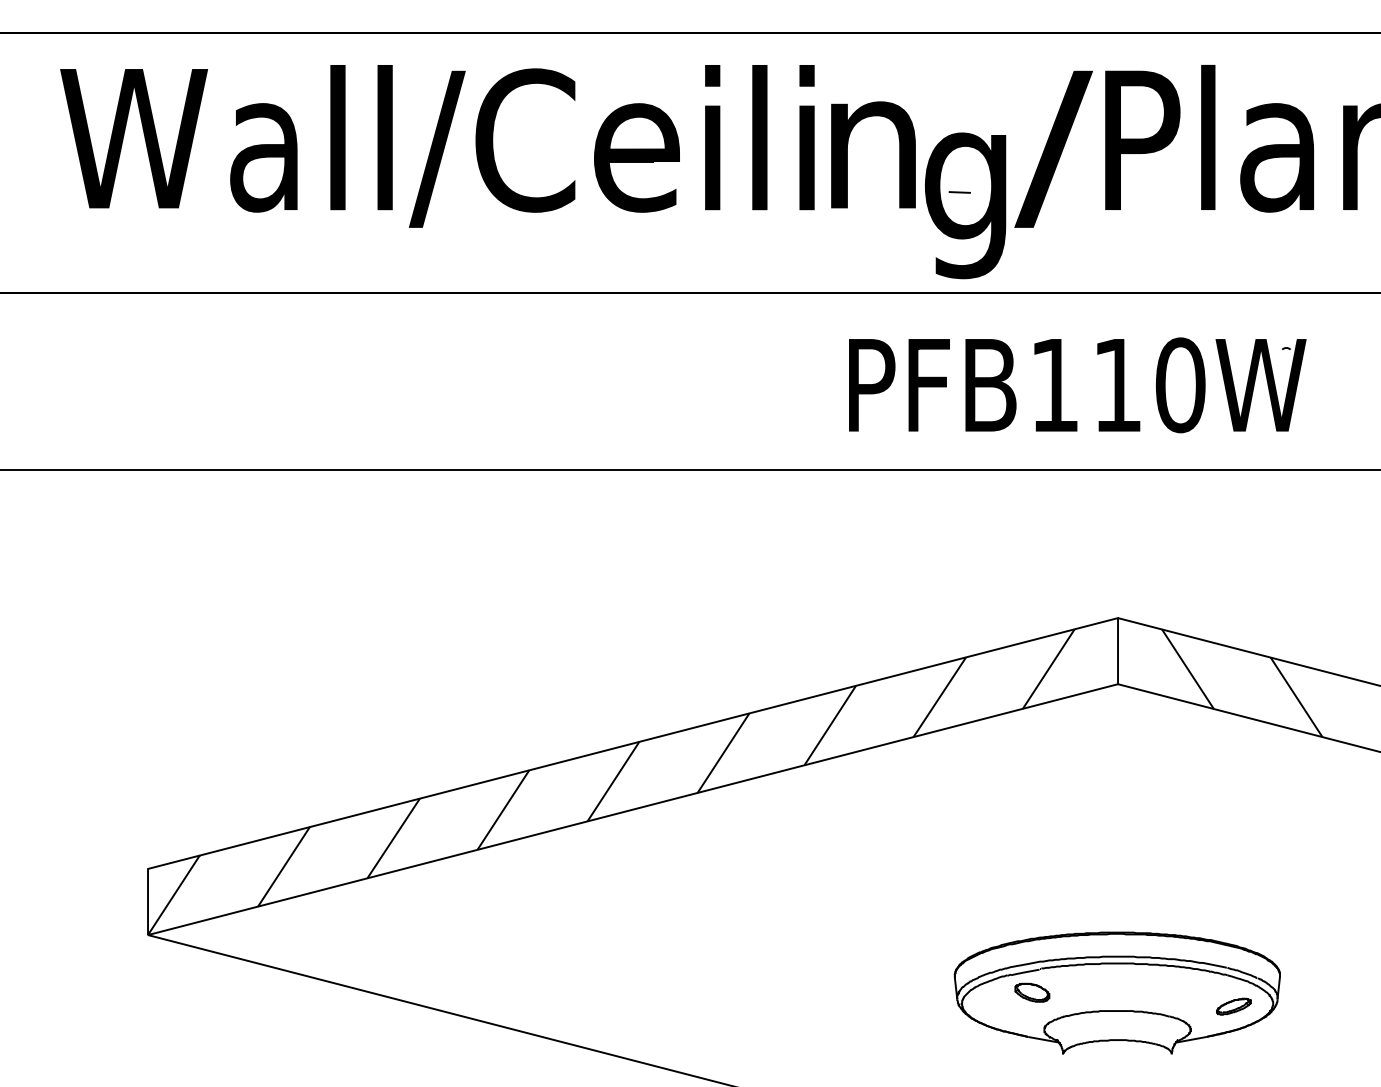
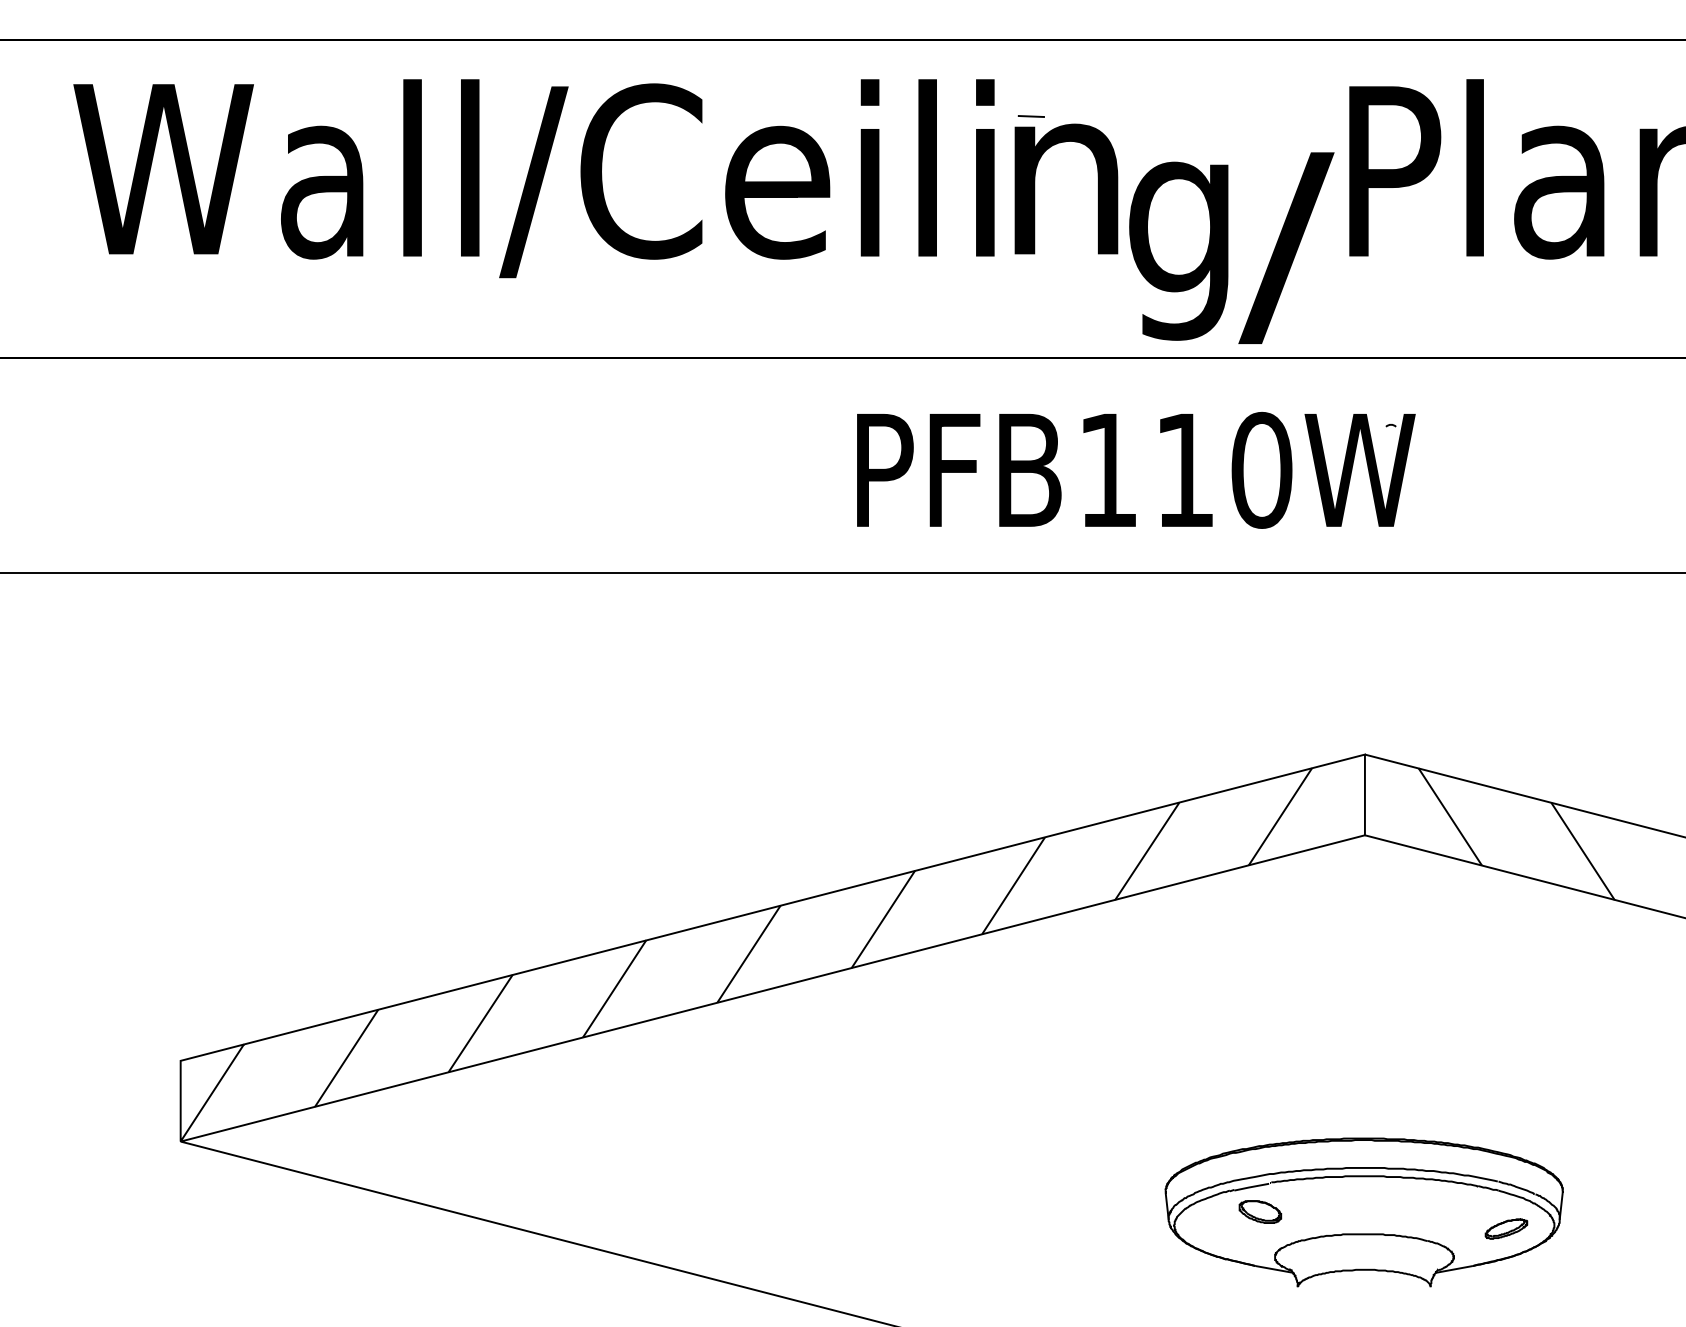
text: (1053, 148) -> (1286, 247), moved
line: (959, 192) -> (1031, 116), moved
part: (1061, 385) -> (1116, 470), moved

